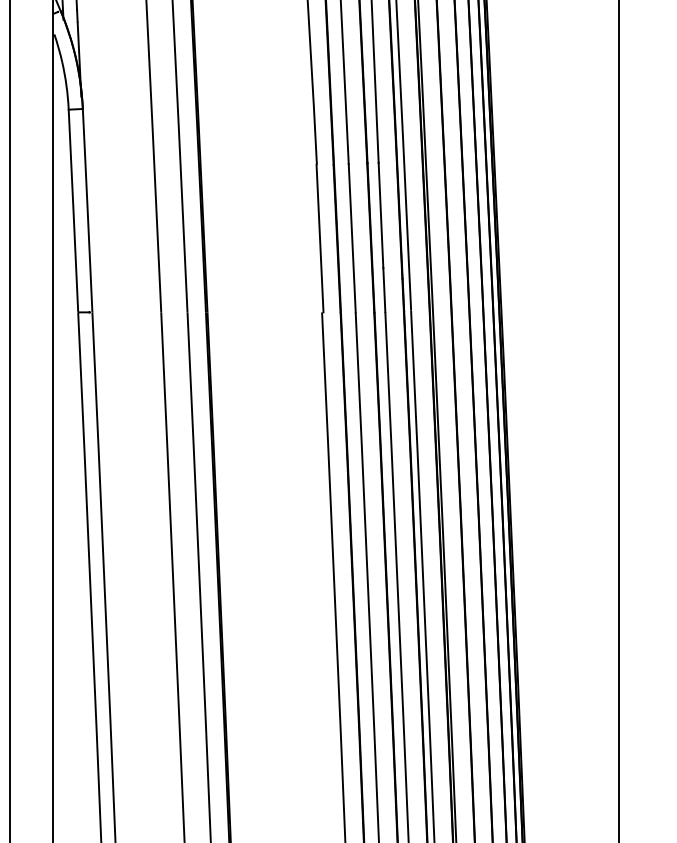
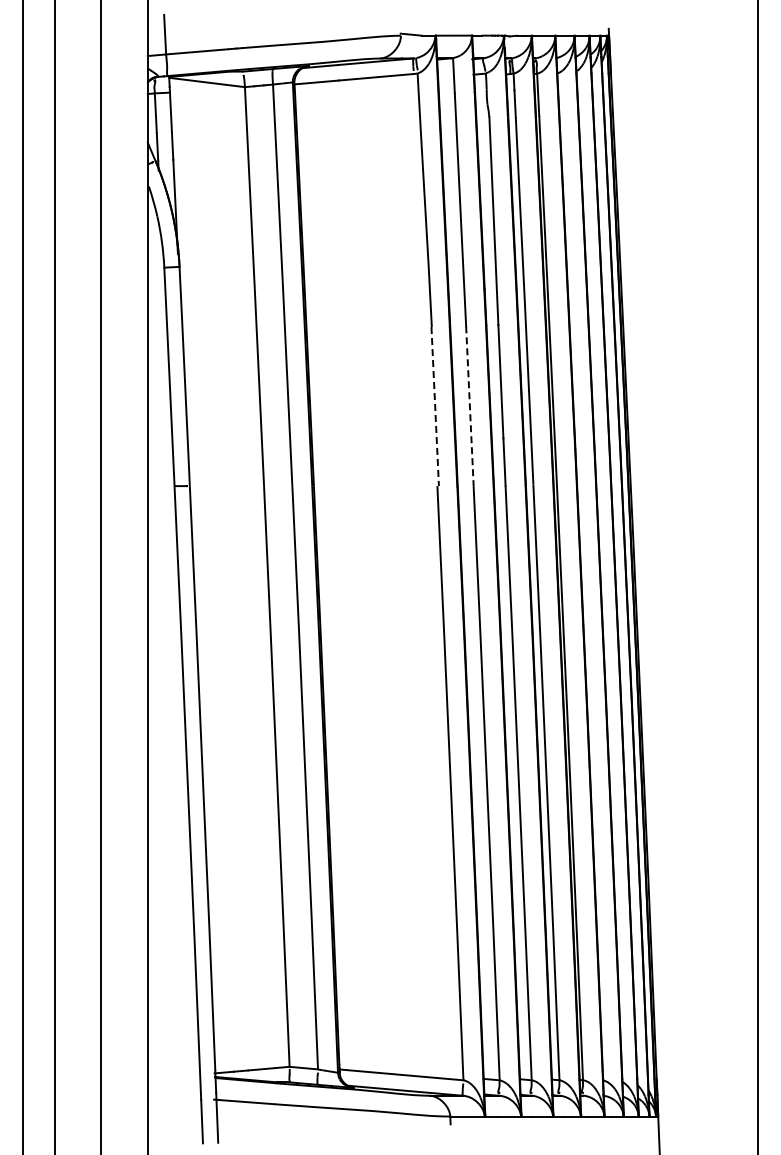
line: (320, 238) -> (435, 406), solid -> dashed
line: (351, 238) -> (469, 406), solid -> dashed

